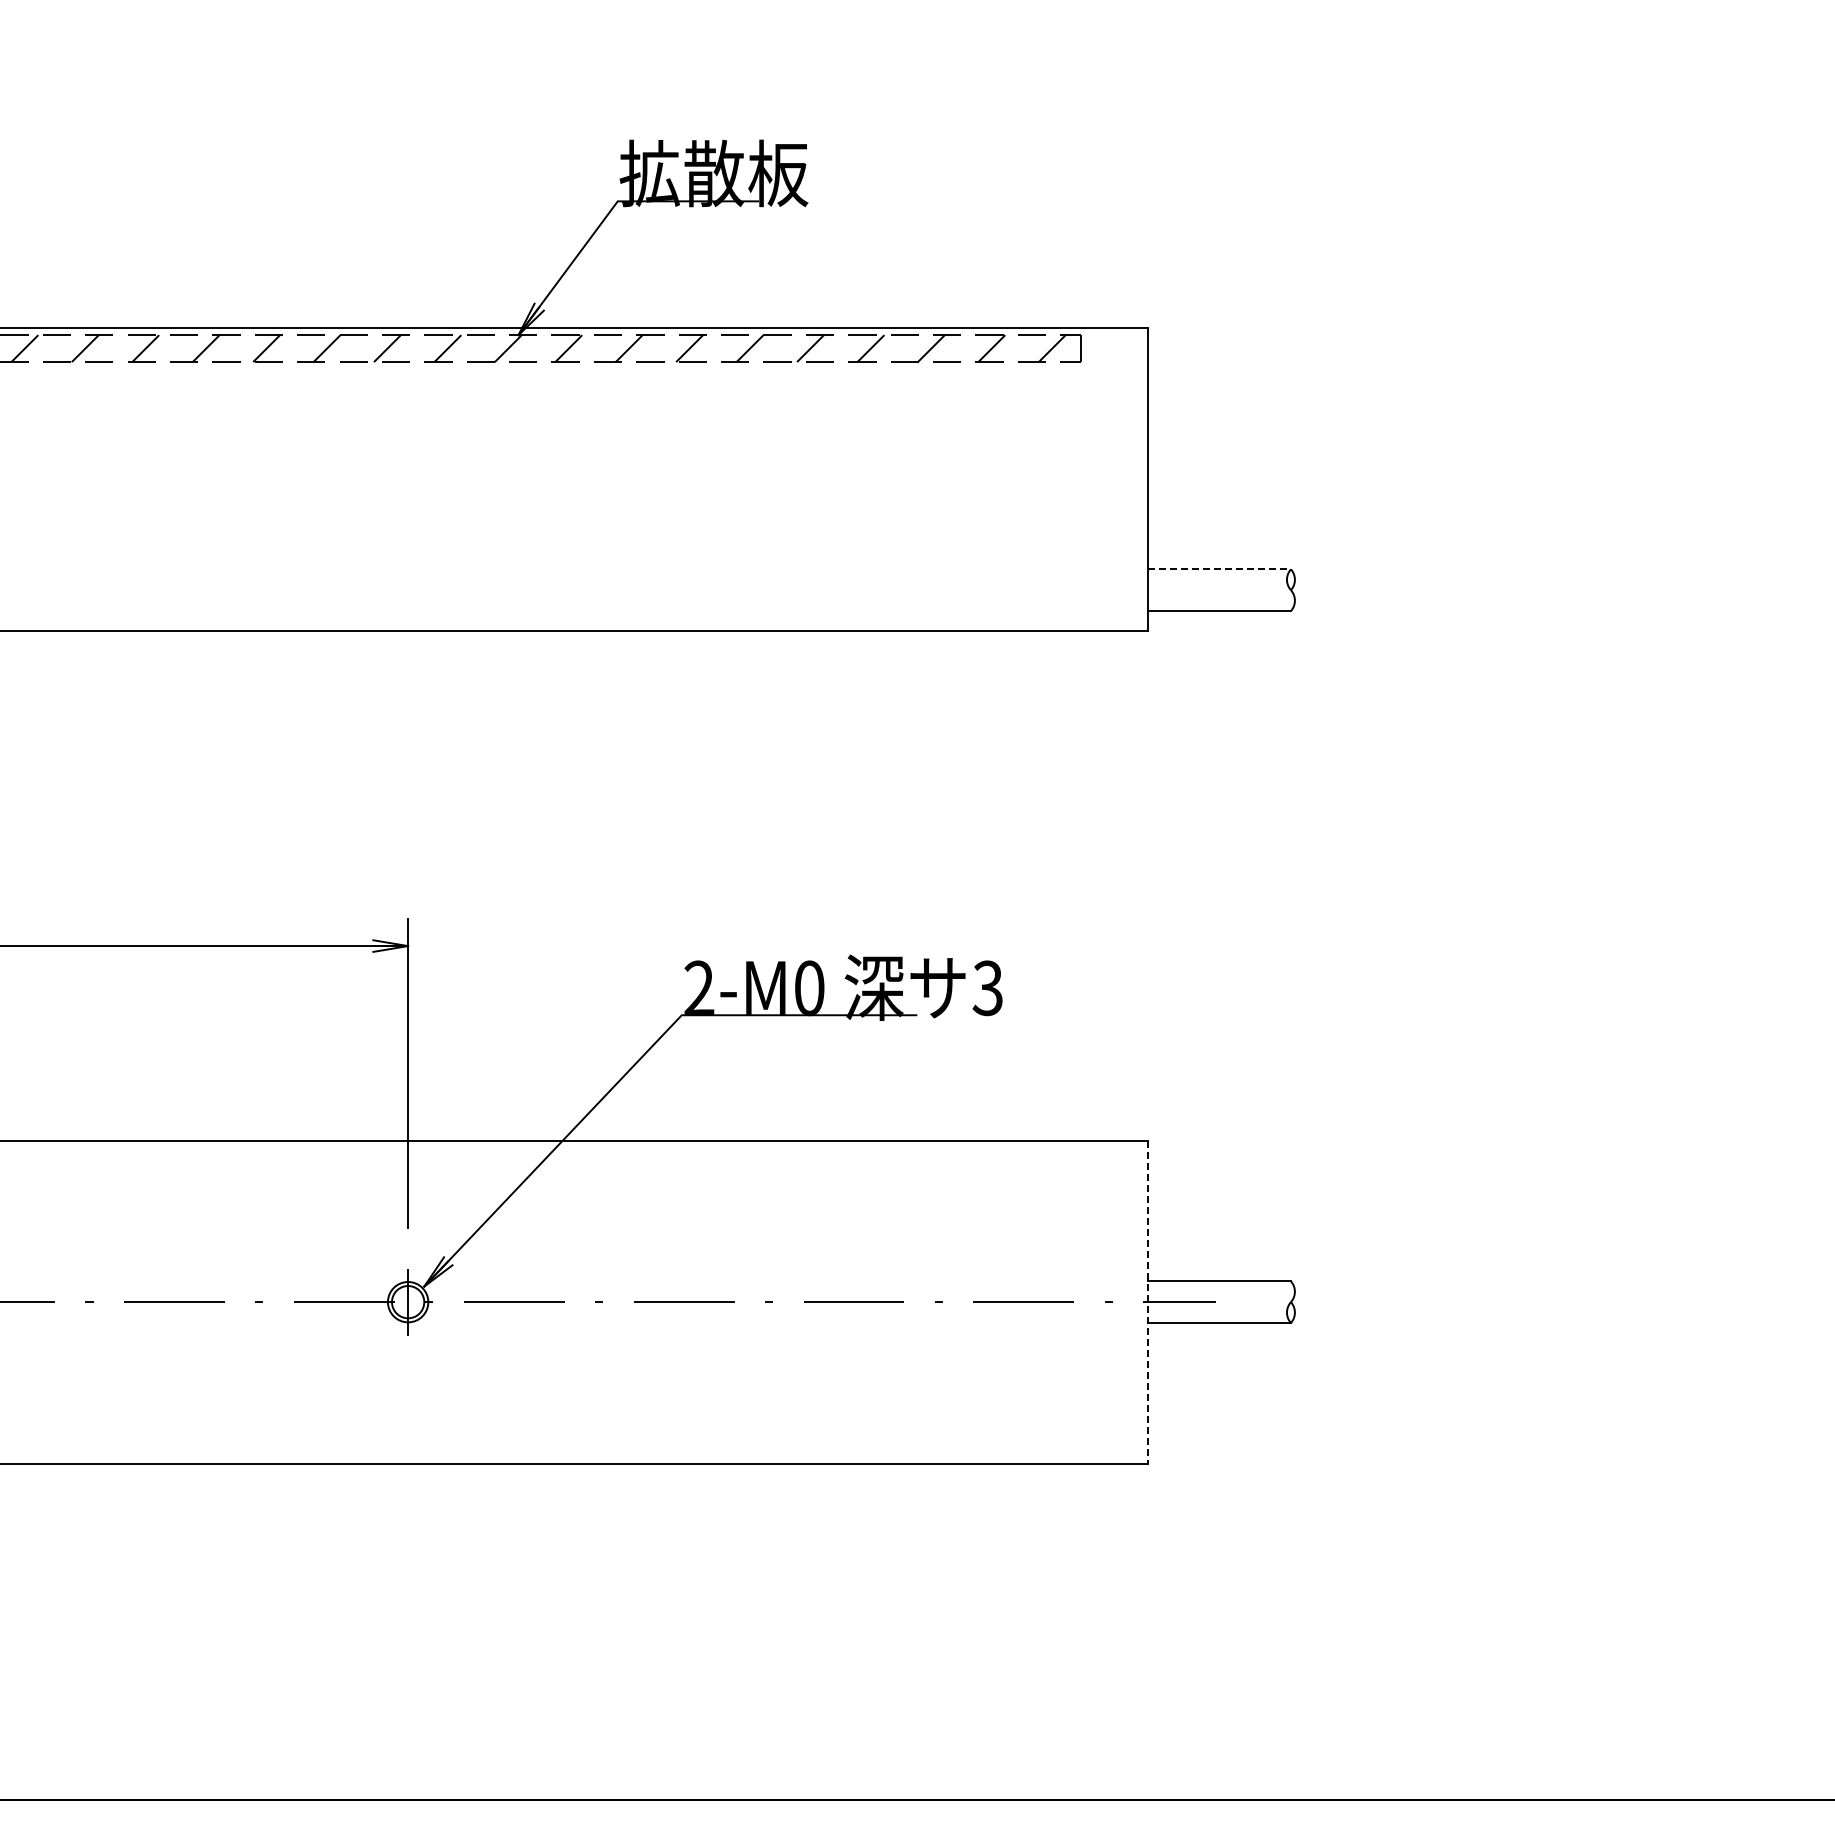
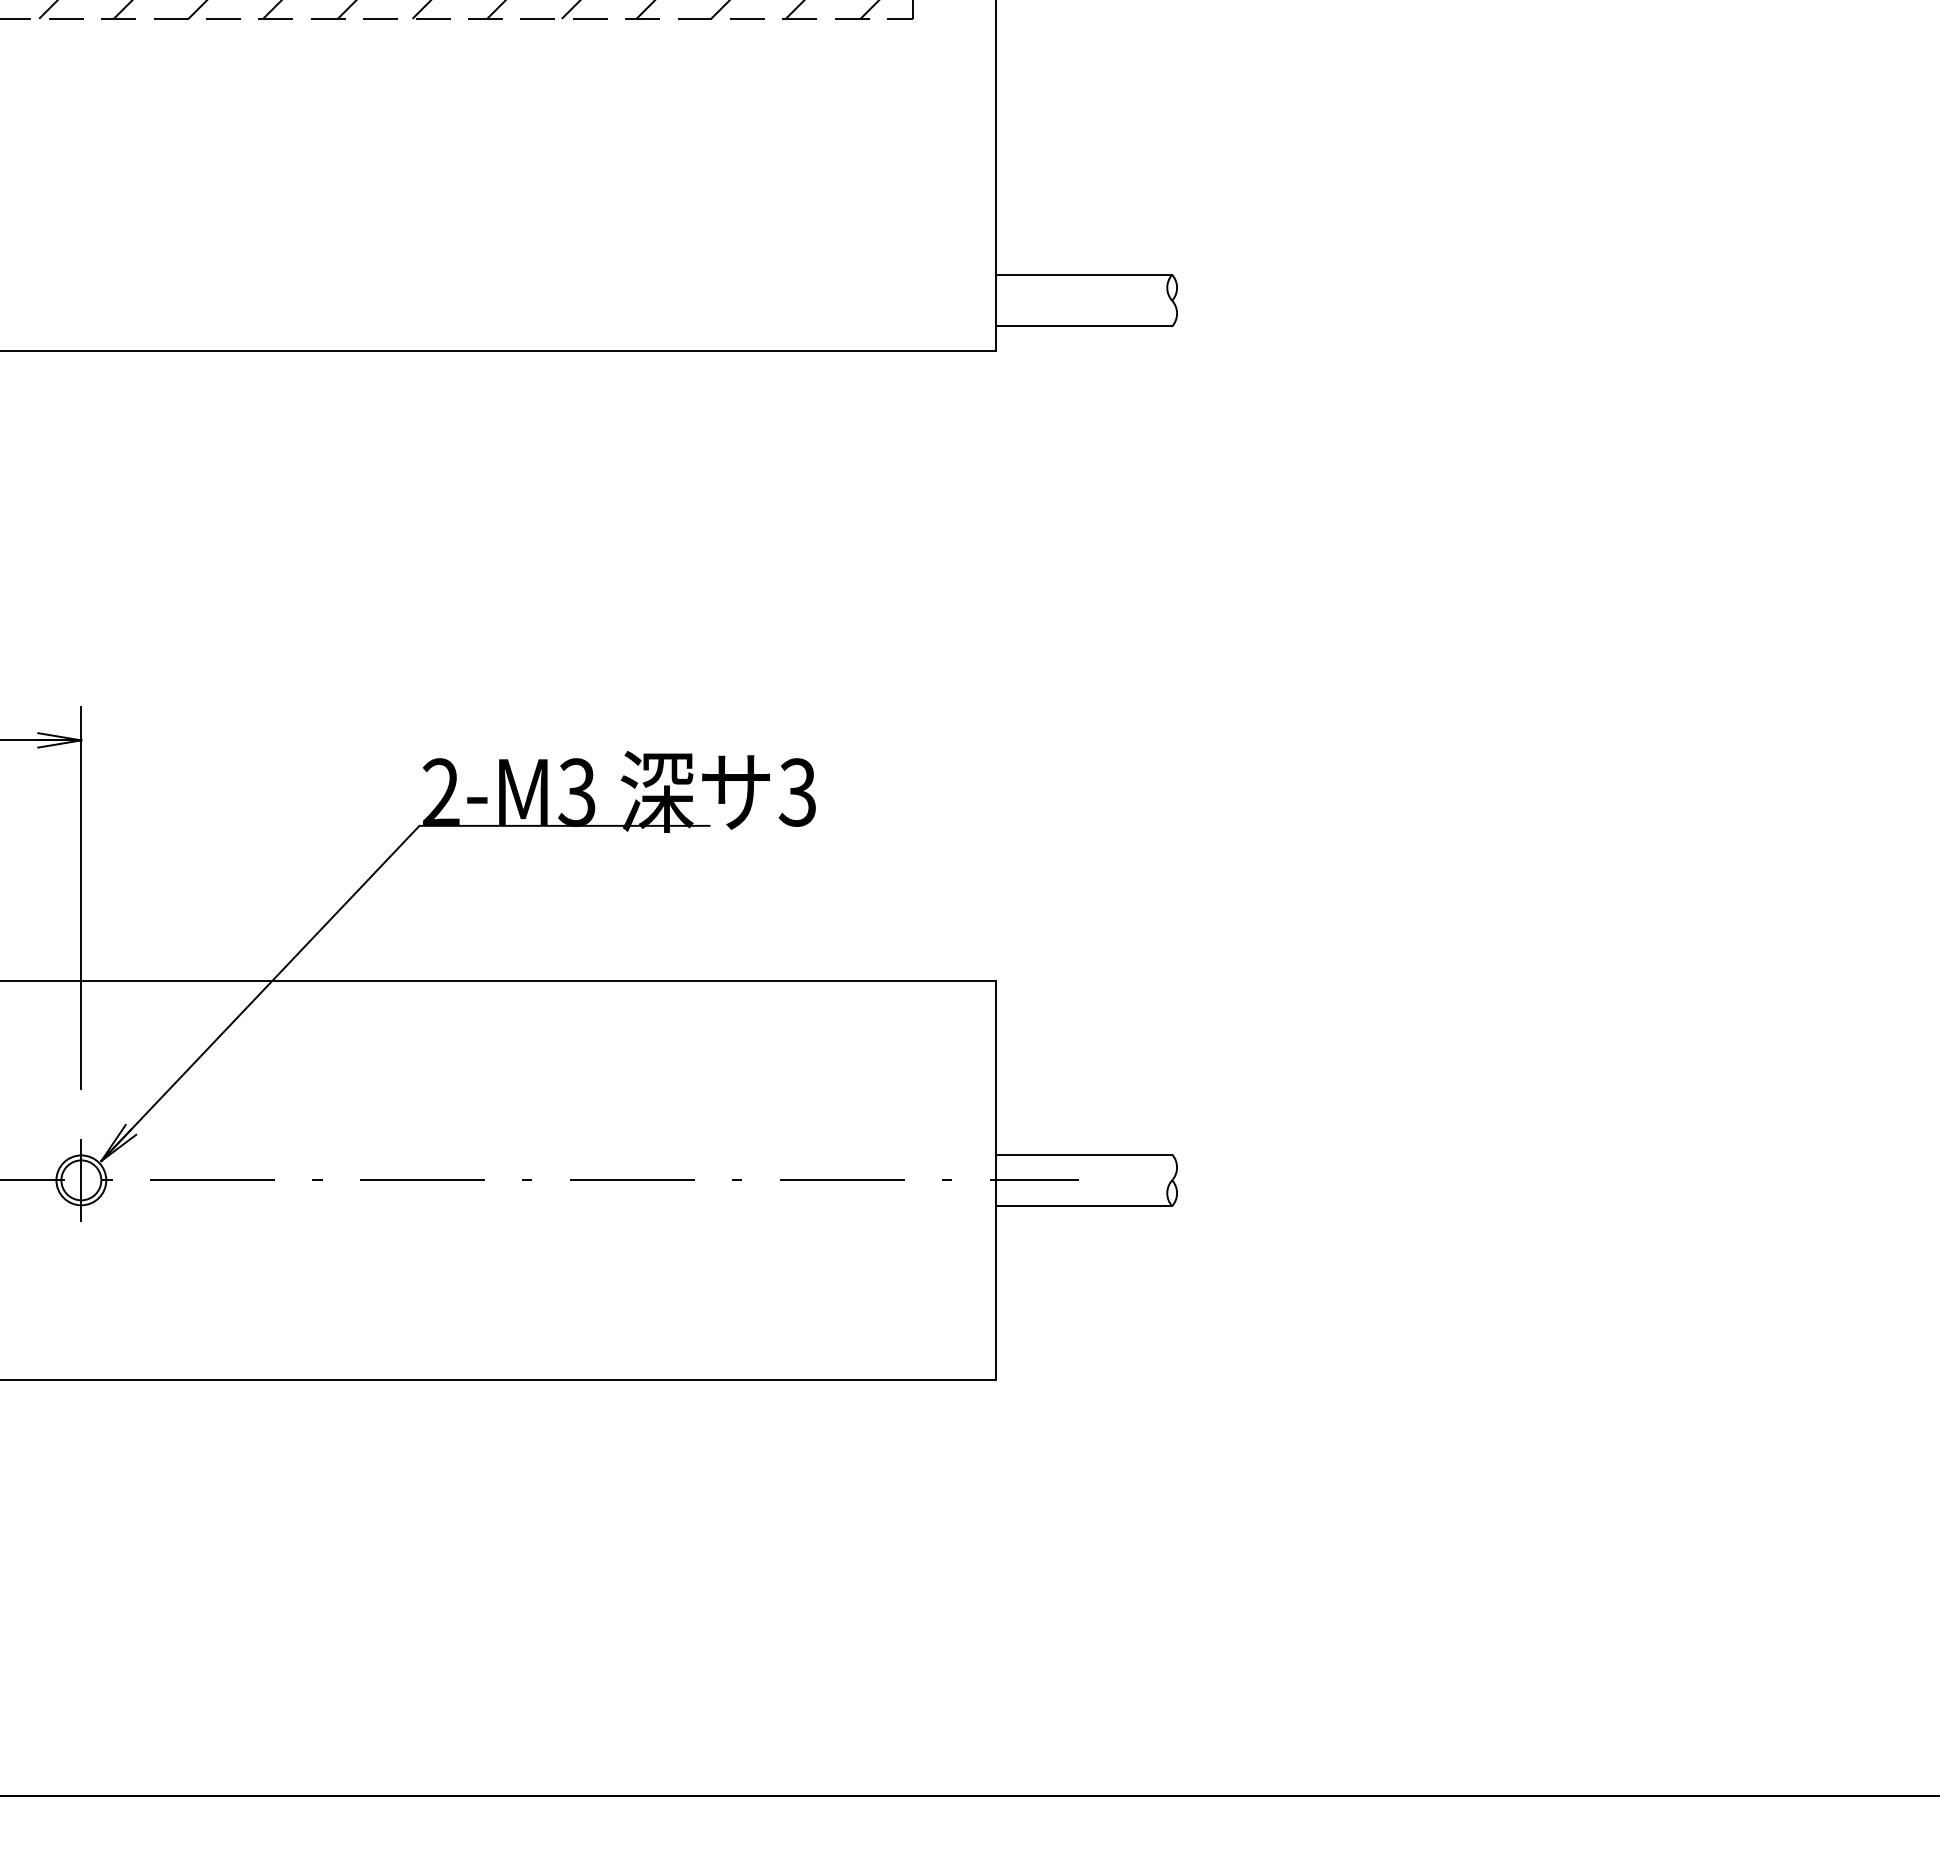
line: (1220, 569) -> (1085, 275), dashed -> solid
text: (809, 988) -> (577, 792), 2-M0 -> 2-M3
line: (1148, 1302) -> (996, 1180), dashed -> solid

